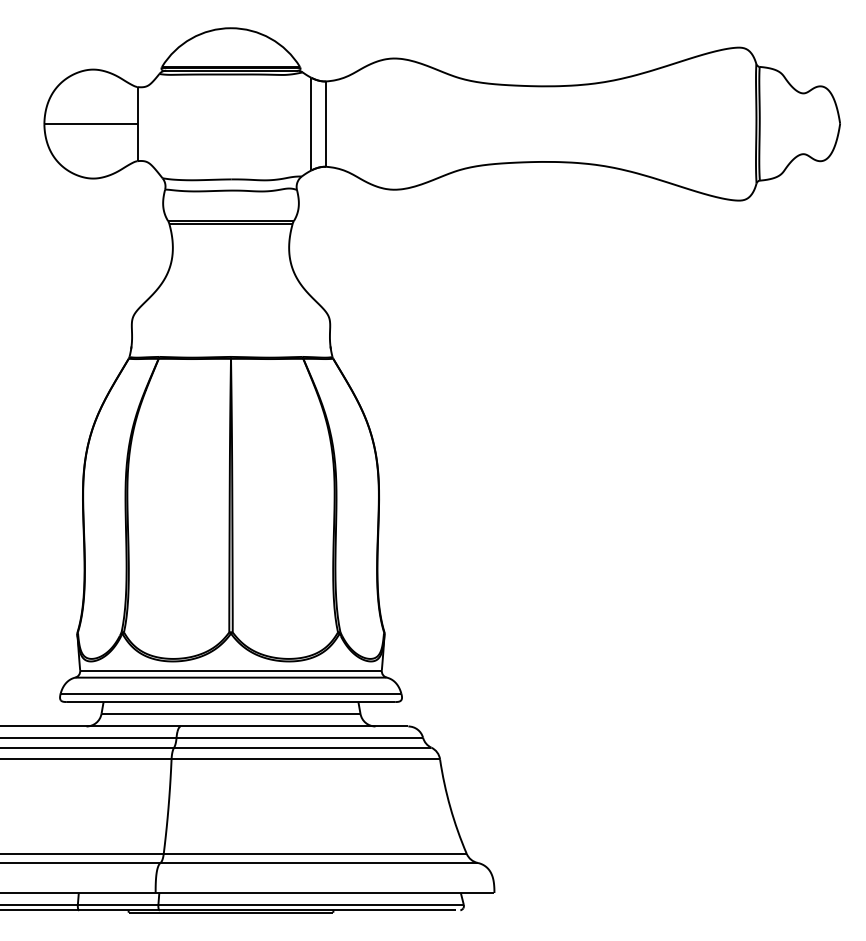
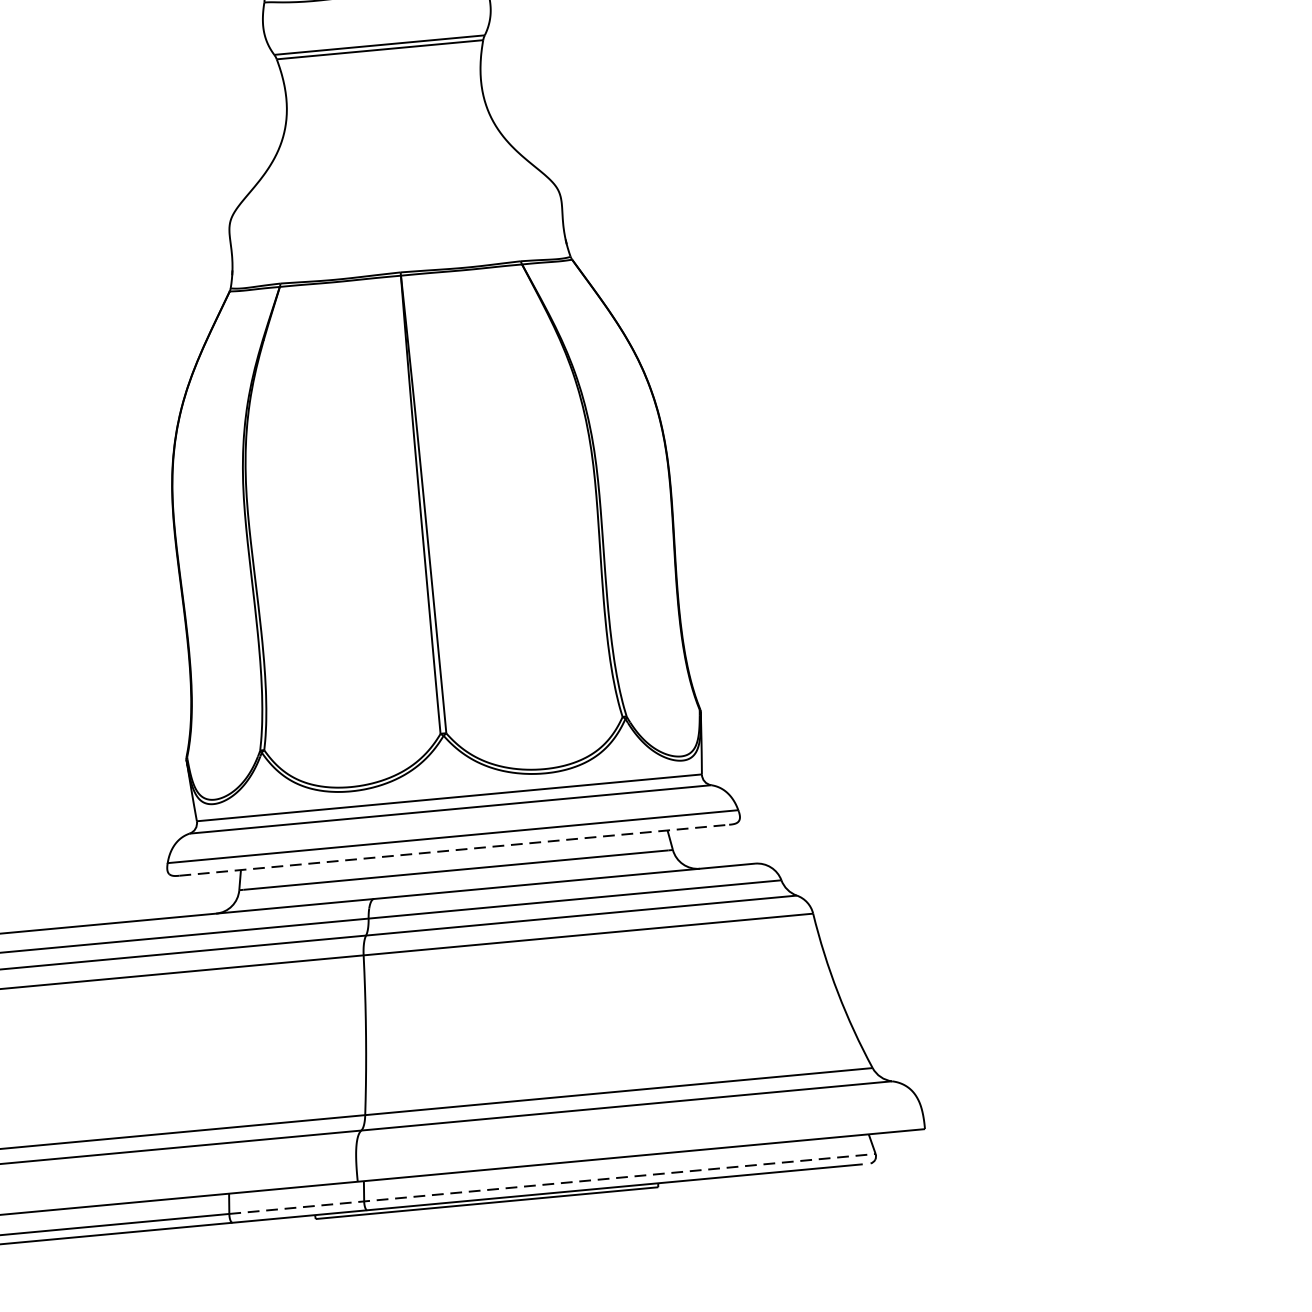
line: (231, 702) -> (455, 850), solid -> dashed
line: (270, 905) -> (551, 1184), solid -> dashed

